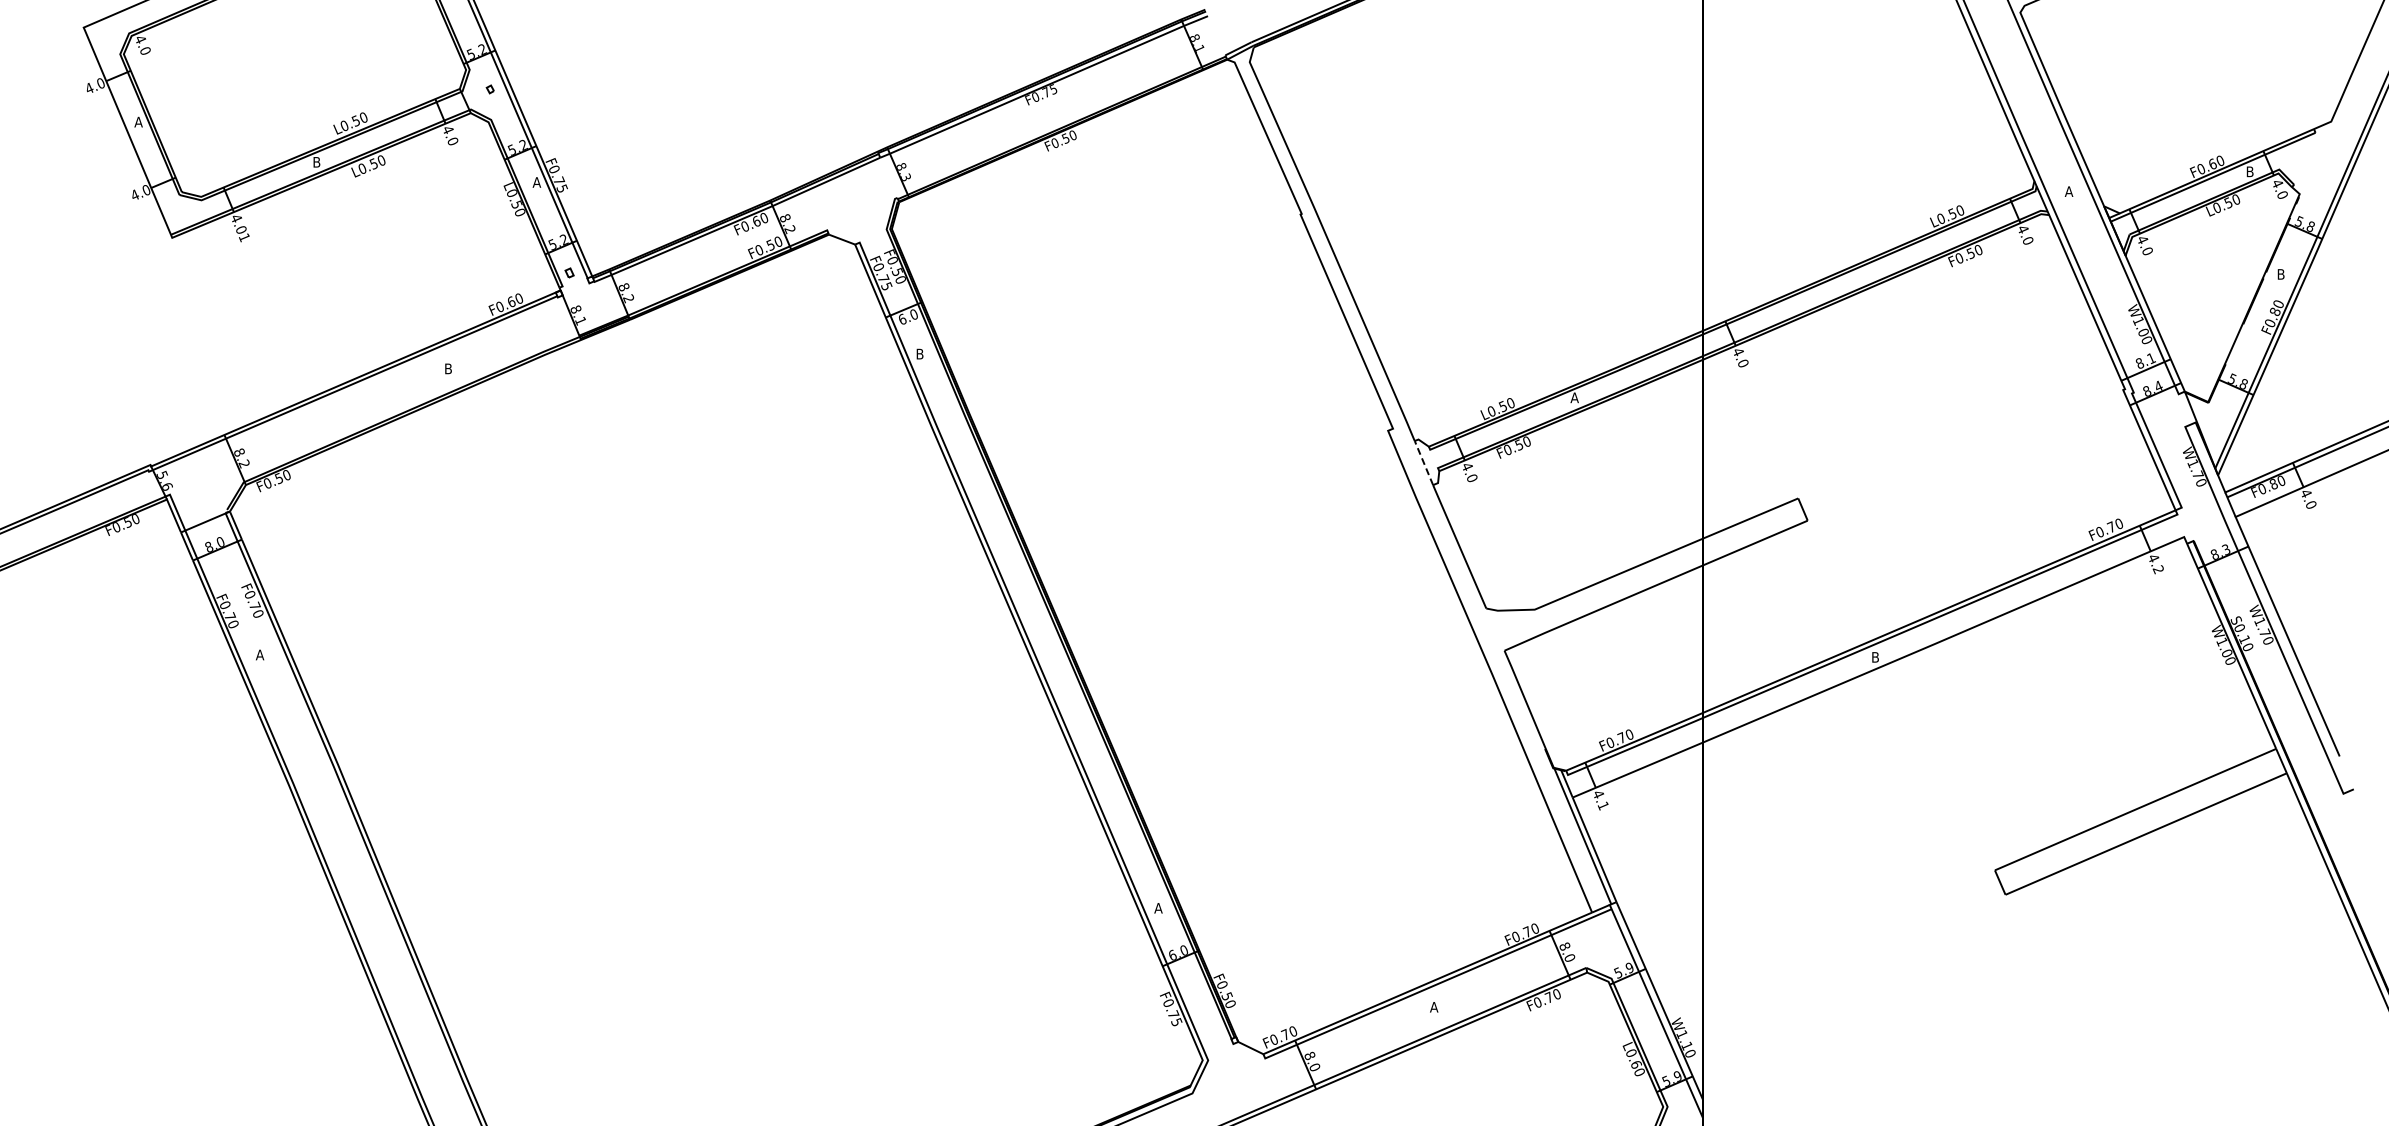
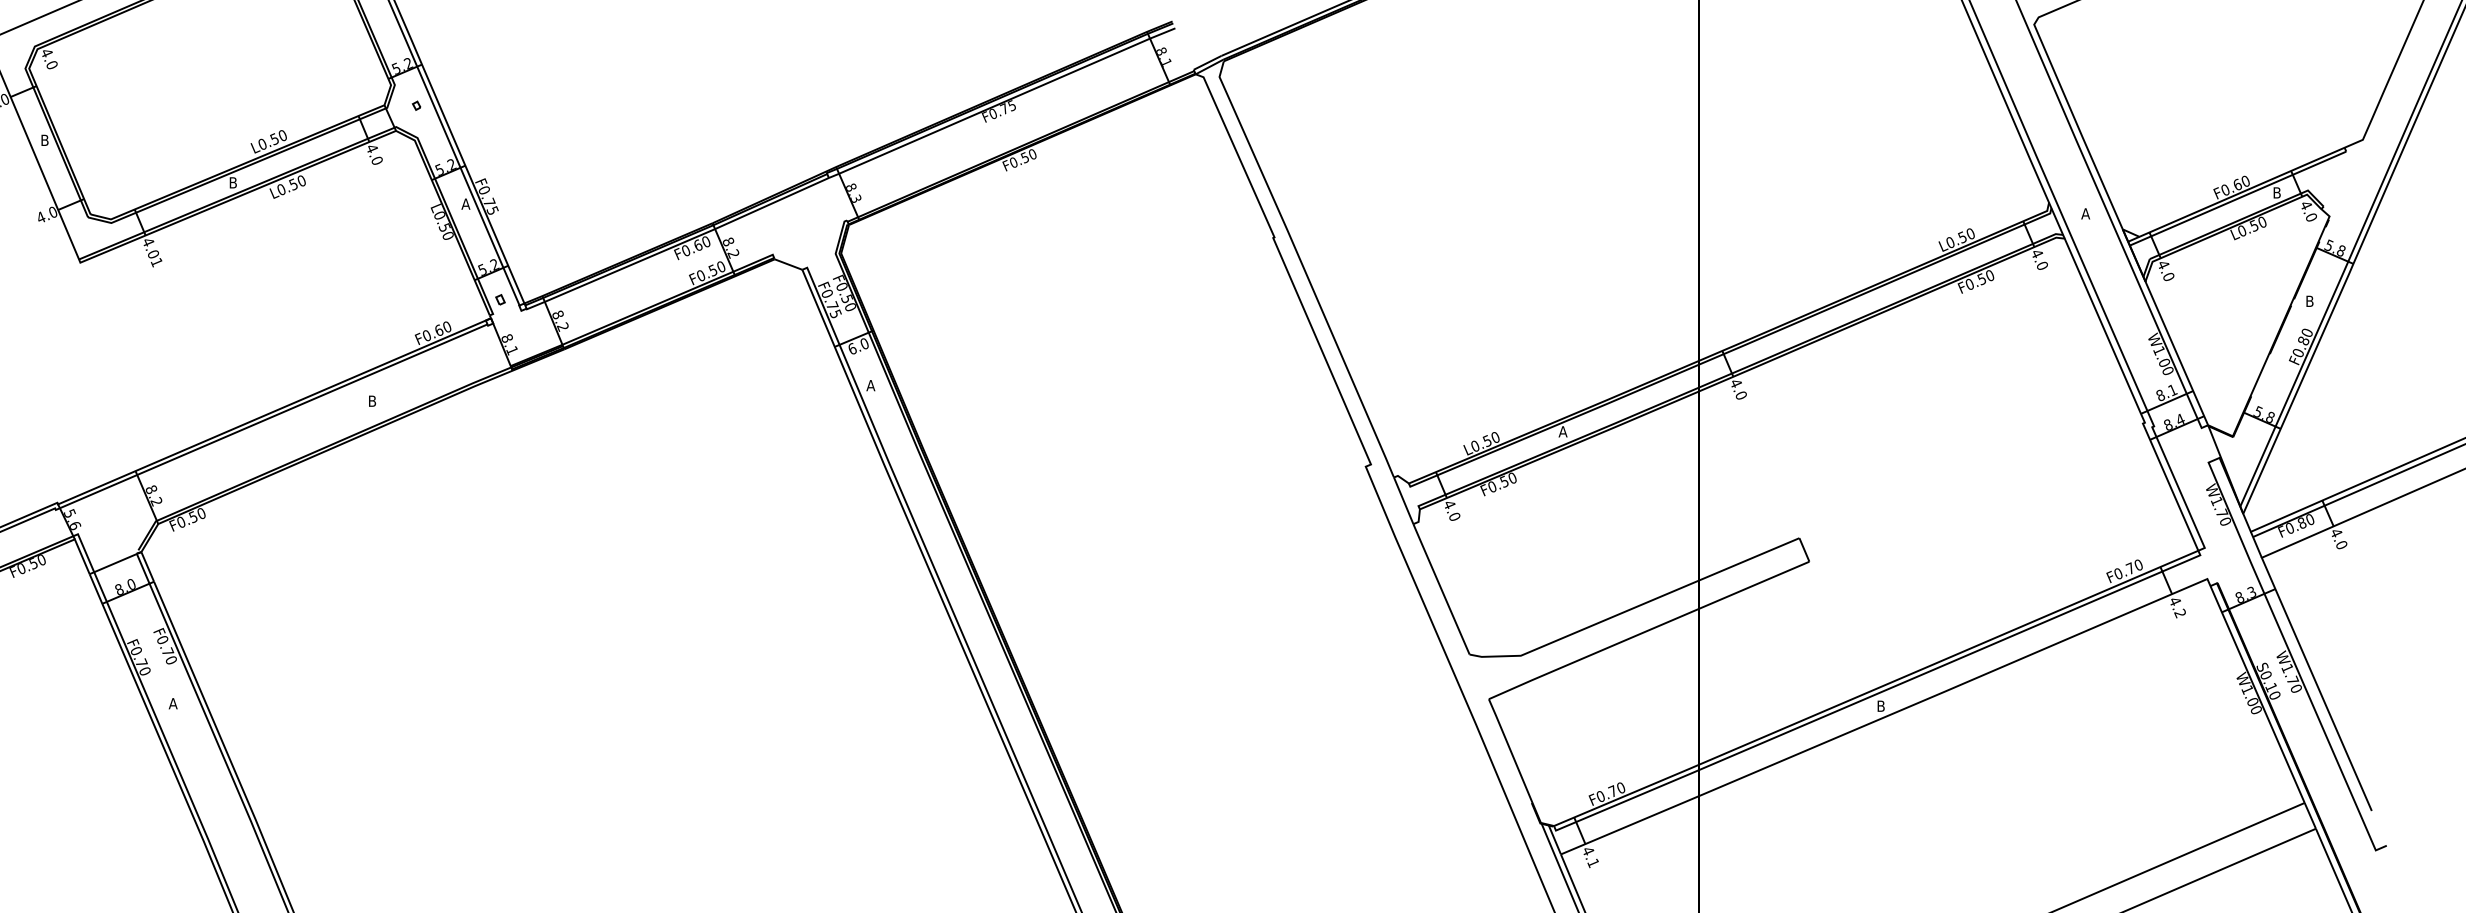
text: (138, 121) -> (44, 139), A -> B
text: (919, 353) -> (870, 384), B -> A
line: (1423, 463) -> (1403, 501), dashed -> solid

